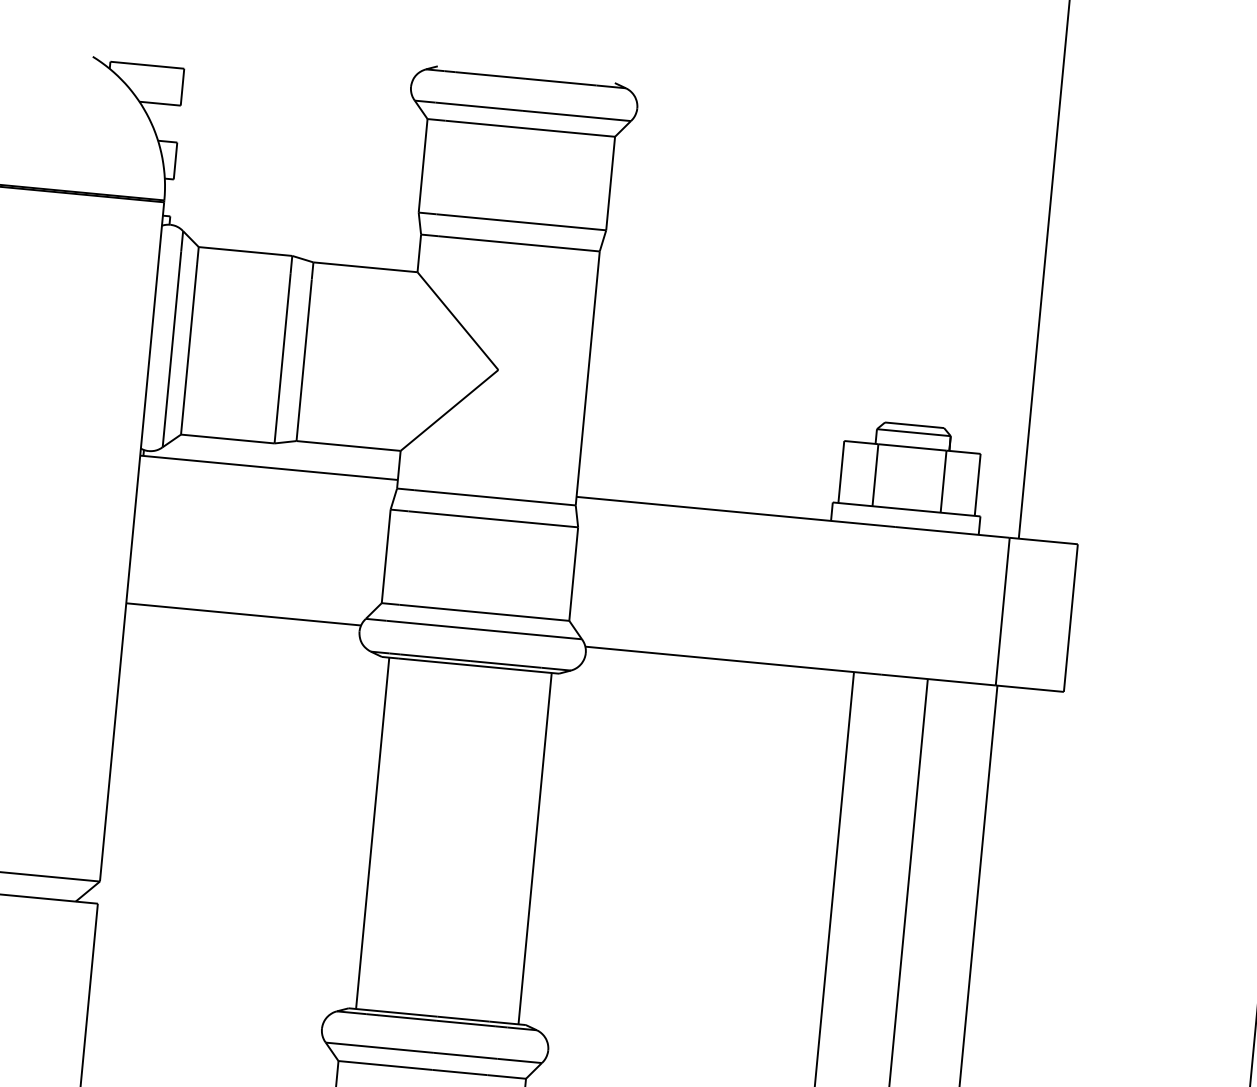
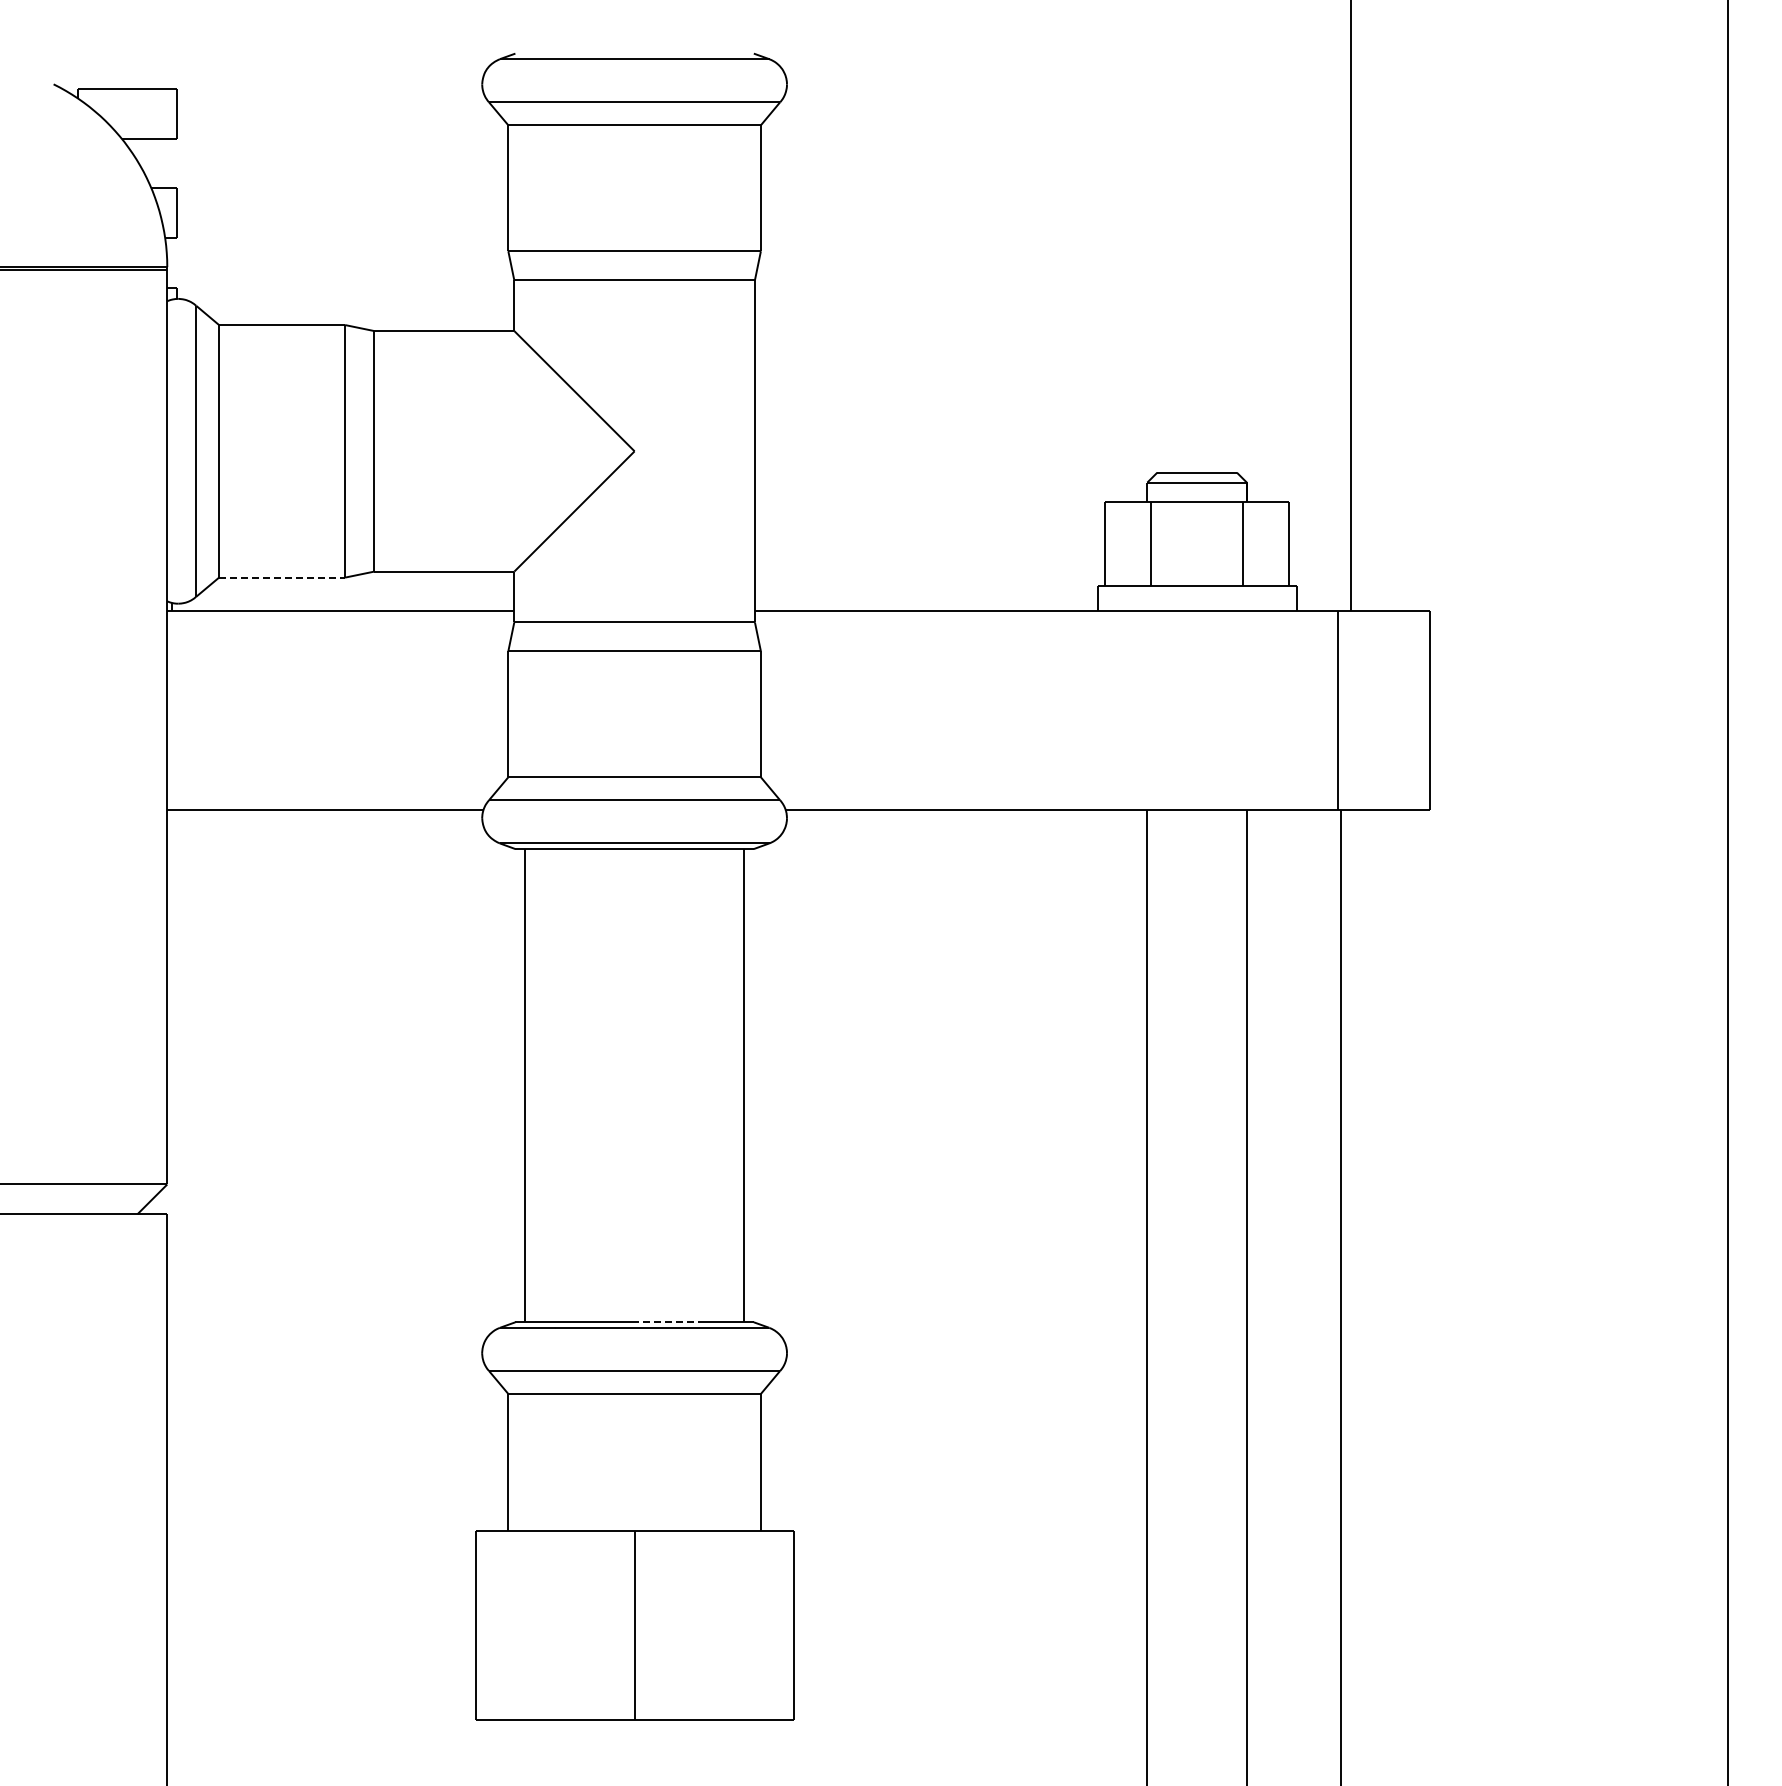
line: (228, 438) -> (282, 577), solid -> dashed
line: (463, 1019) -> (669, 1322), solid -> dashed

